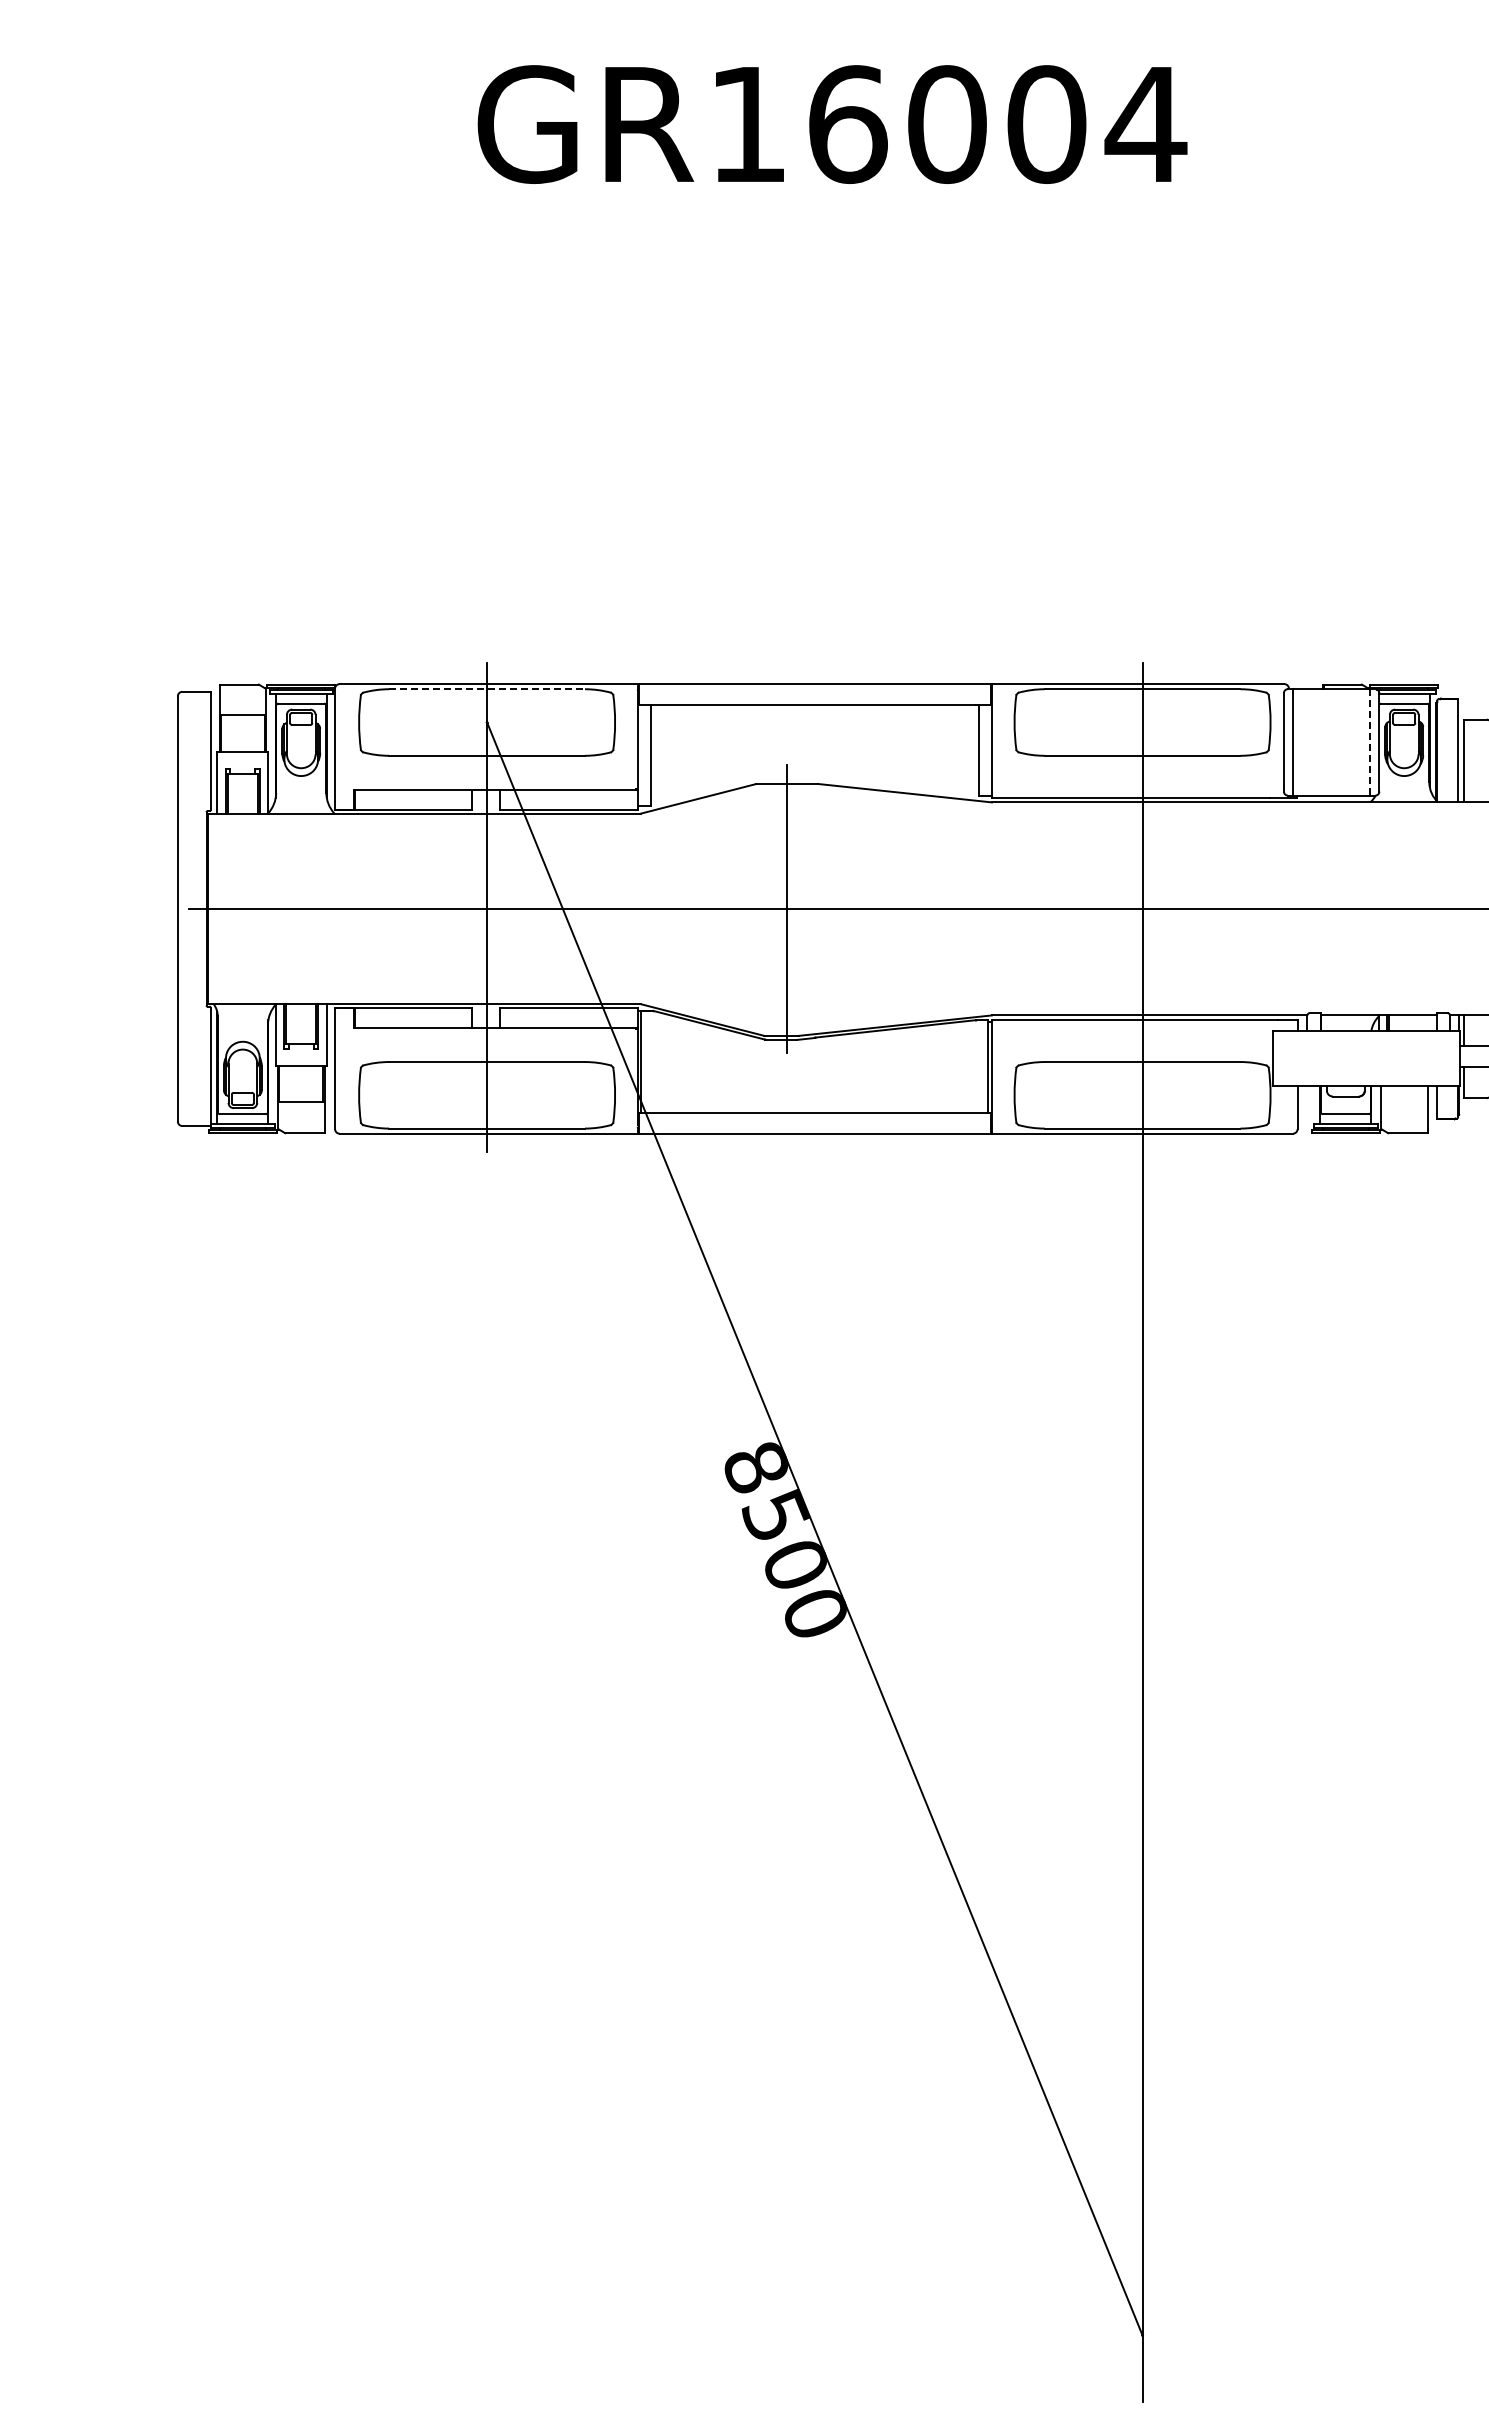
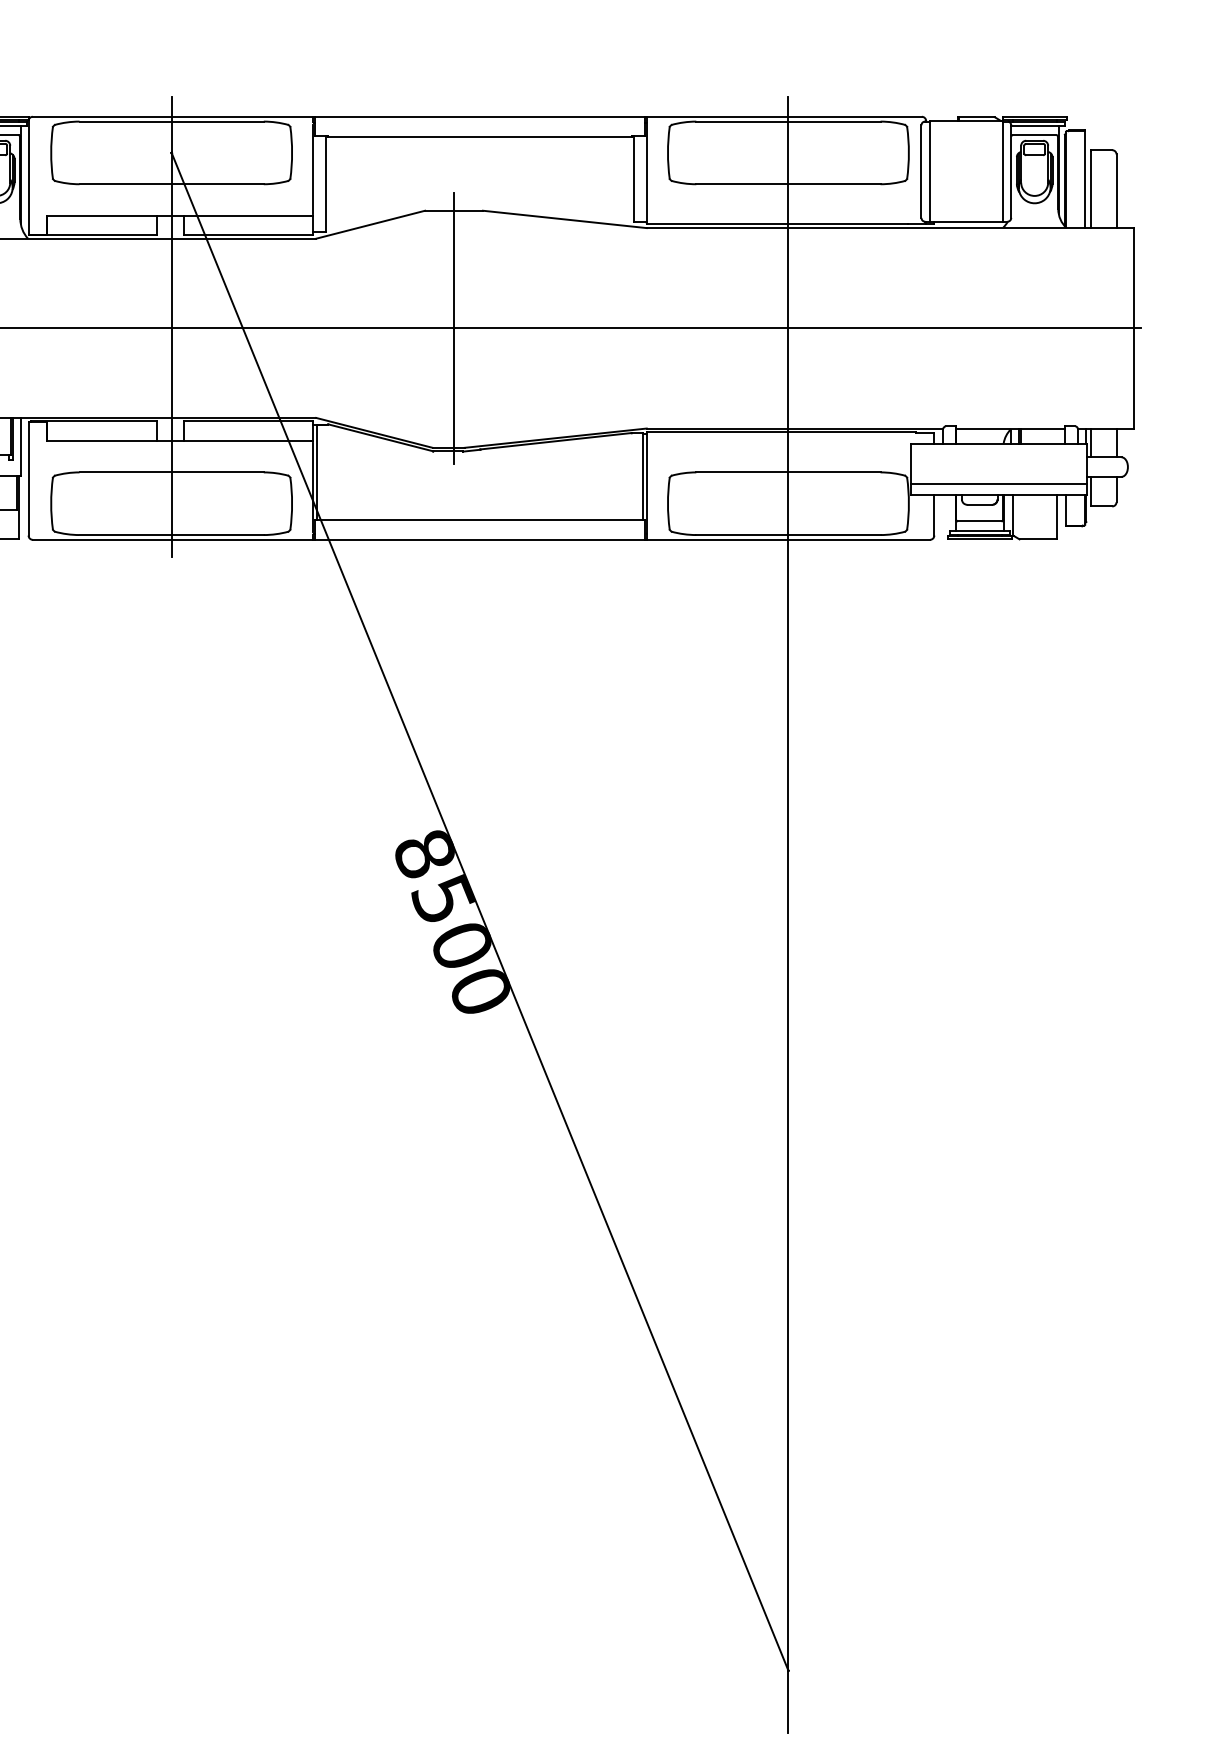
line: (487, 689) -> (172, 121), dashed -> solid
line: (1370, 742) -> (1002, 171), dashed -> solid
line: (1366, 1073) -> (999, 483), added

